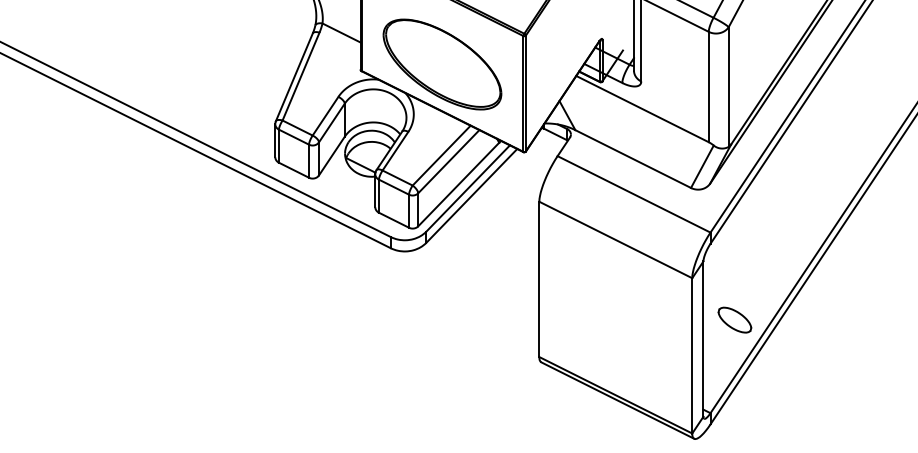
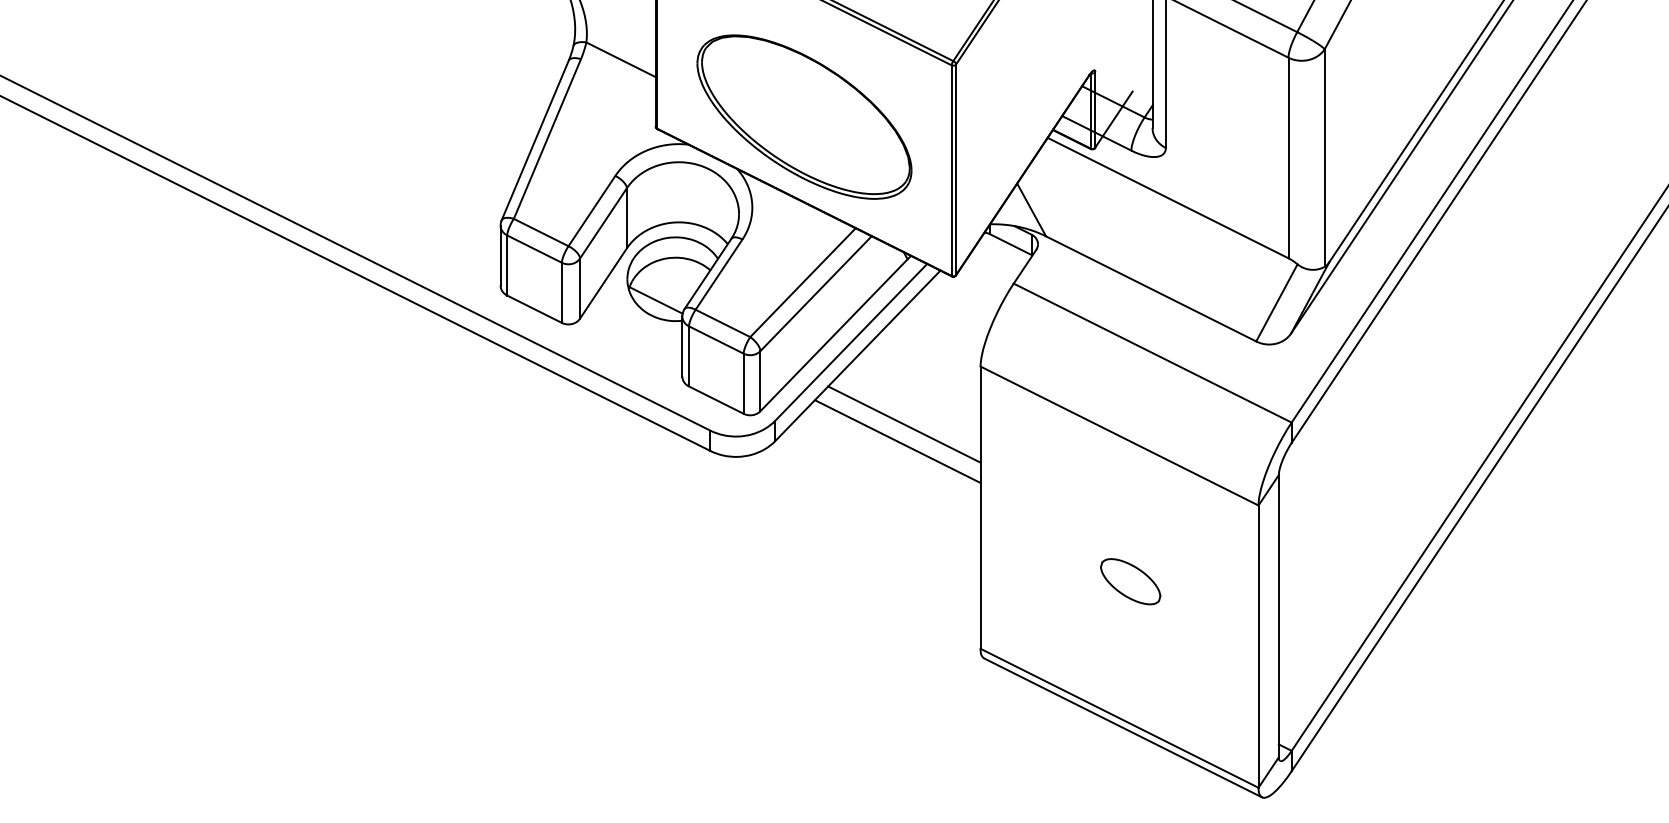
line: (497, 233) -> (904, 424), added
line: (493, 242) -> (897, 440), added
part: (734, 319) -> (1129, 580), moved

